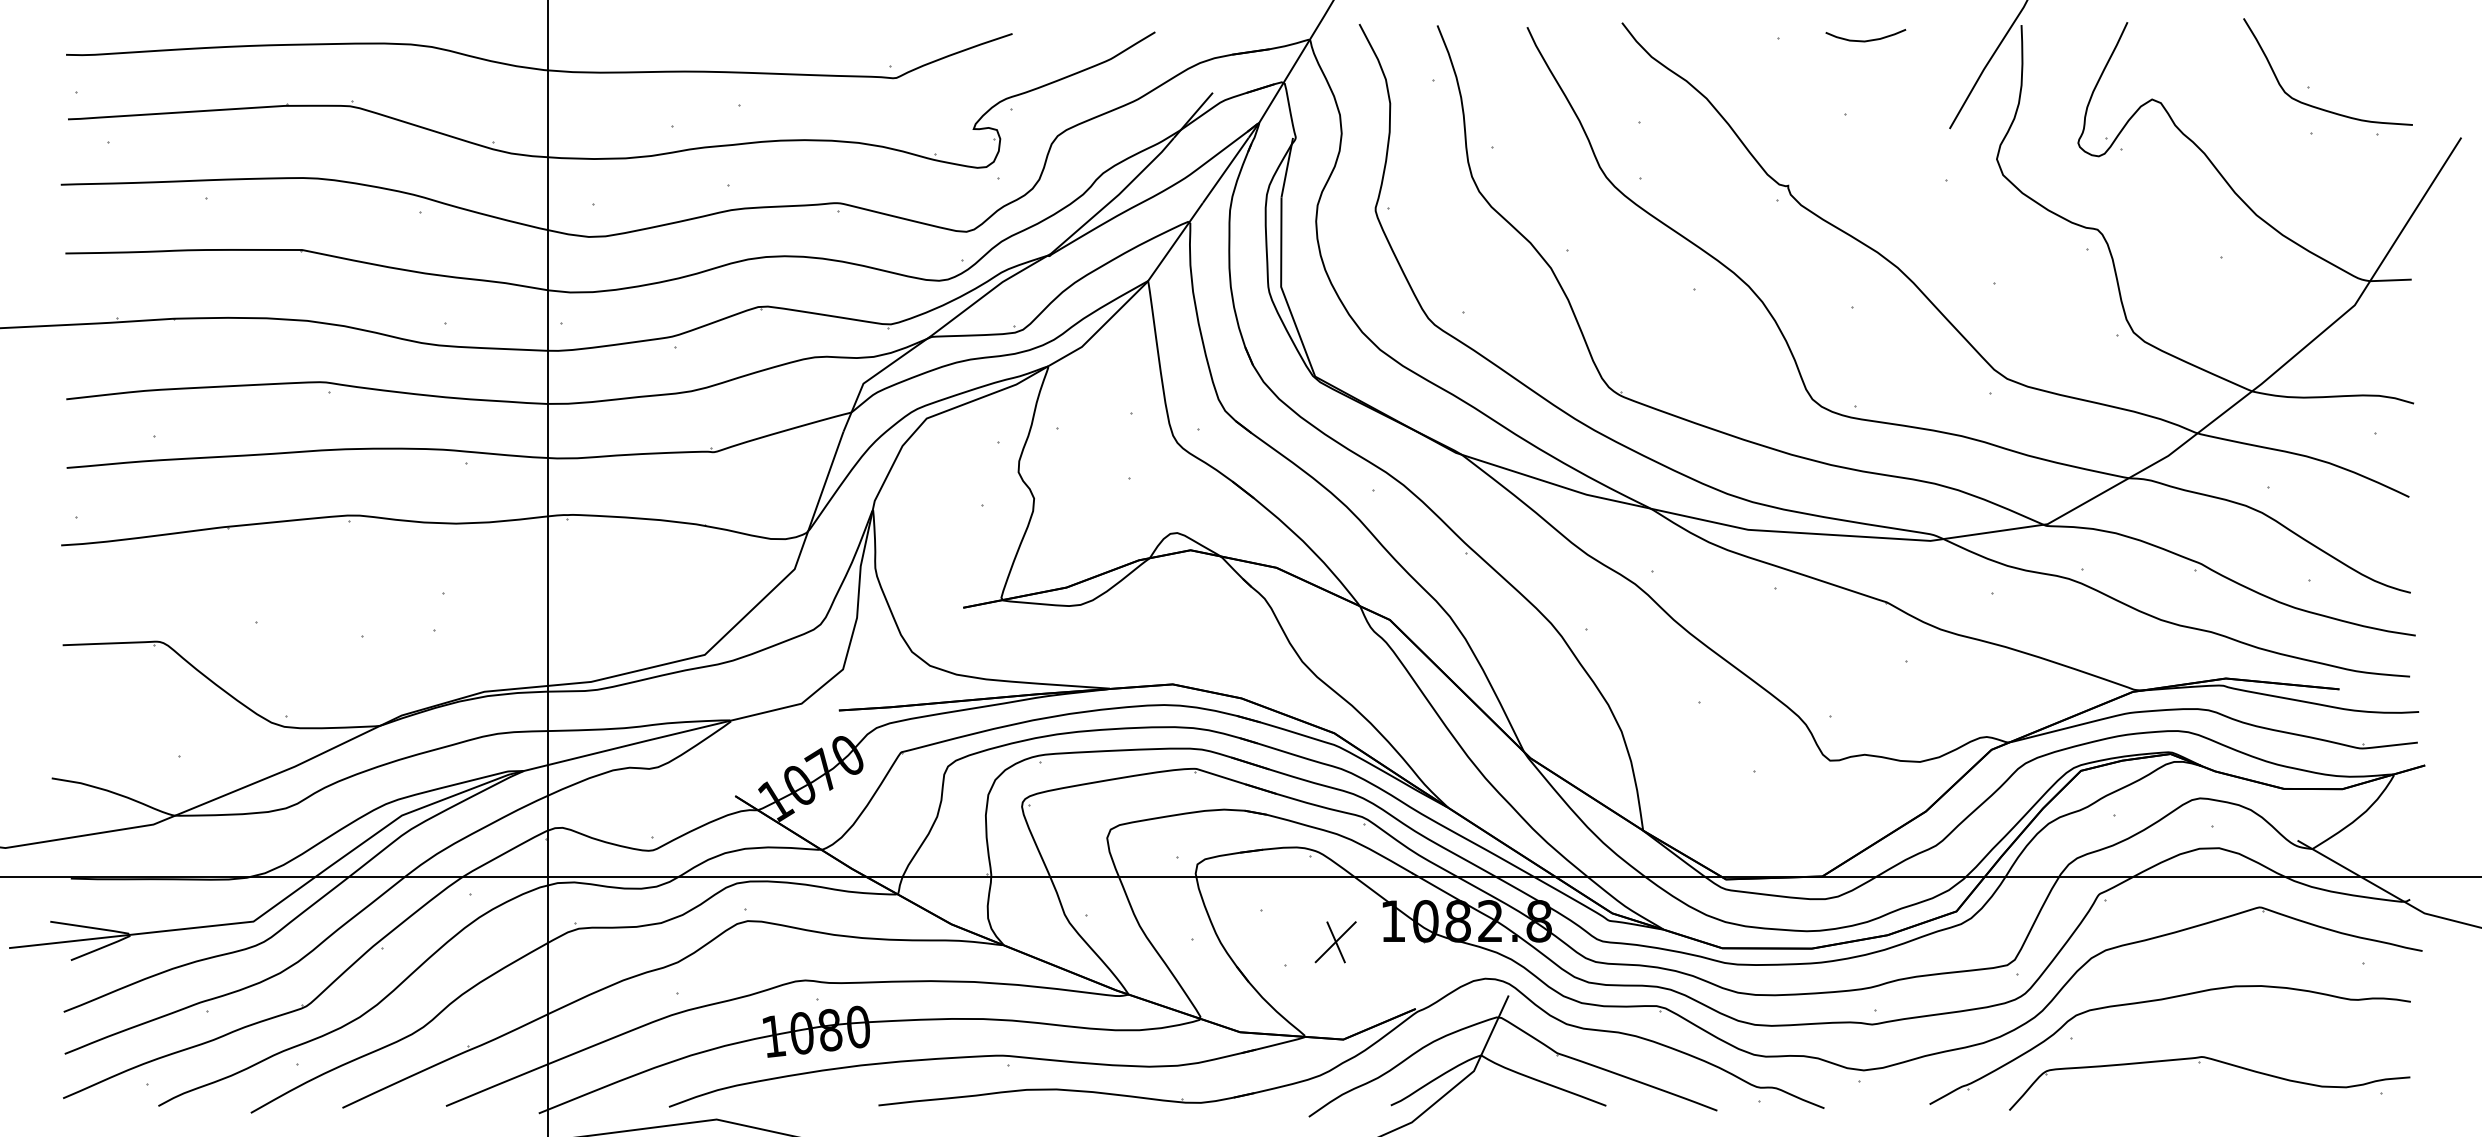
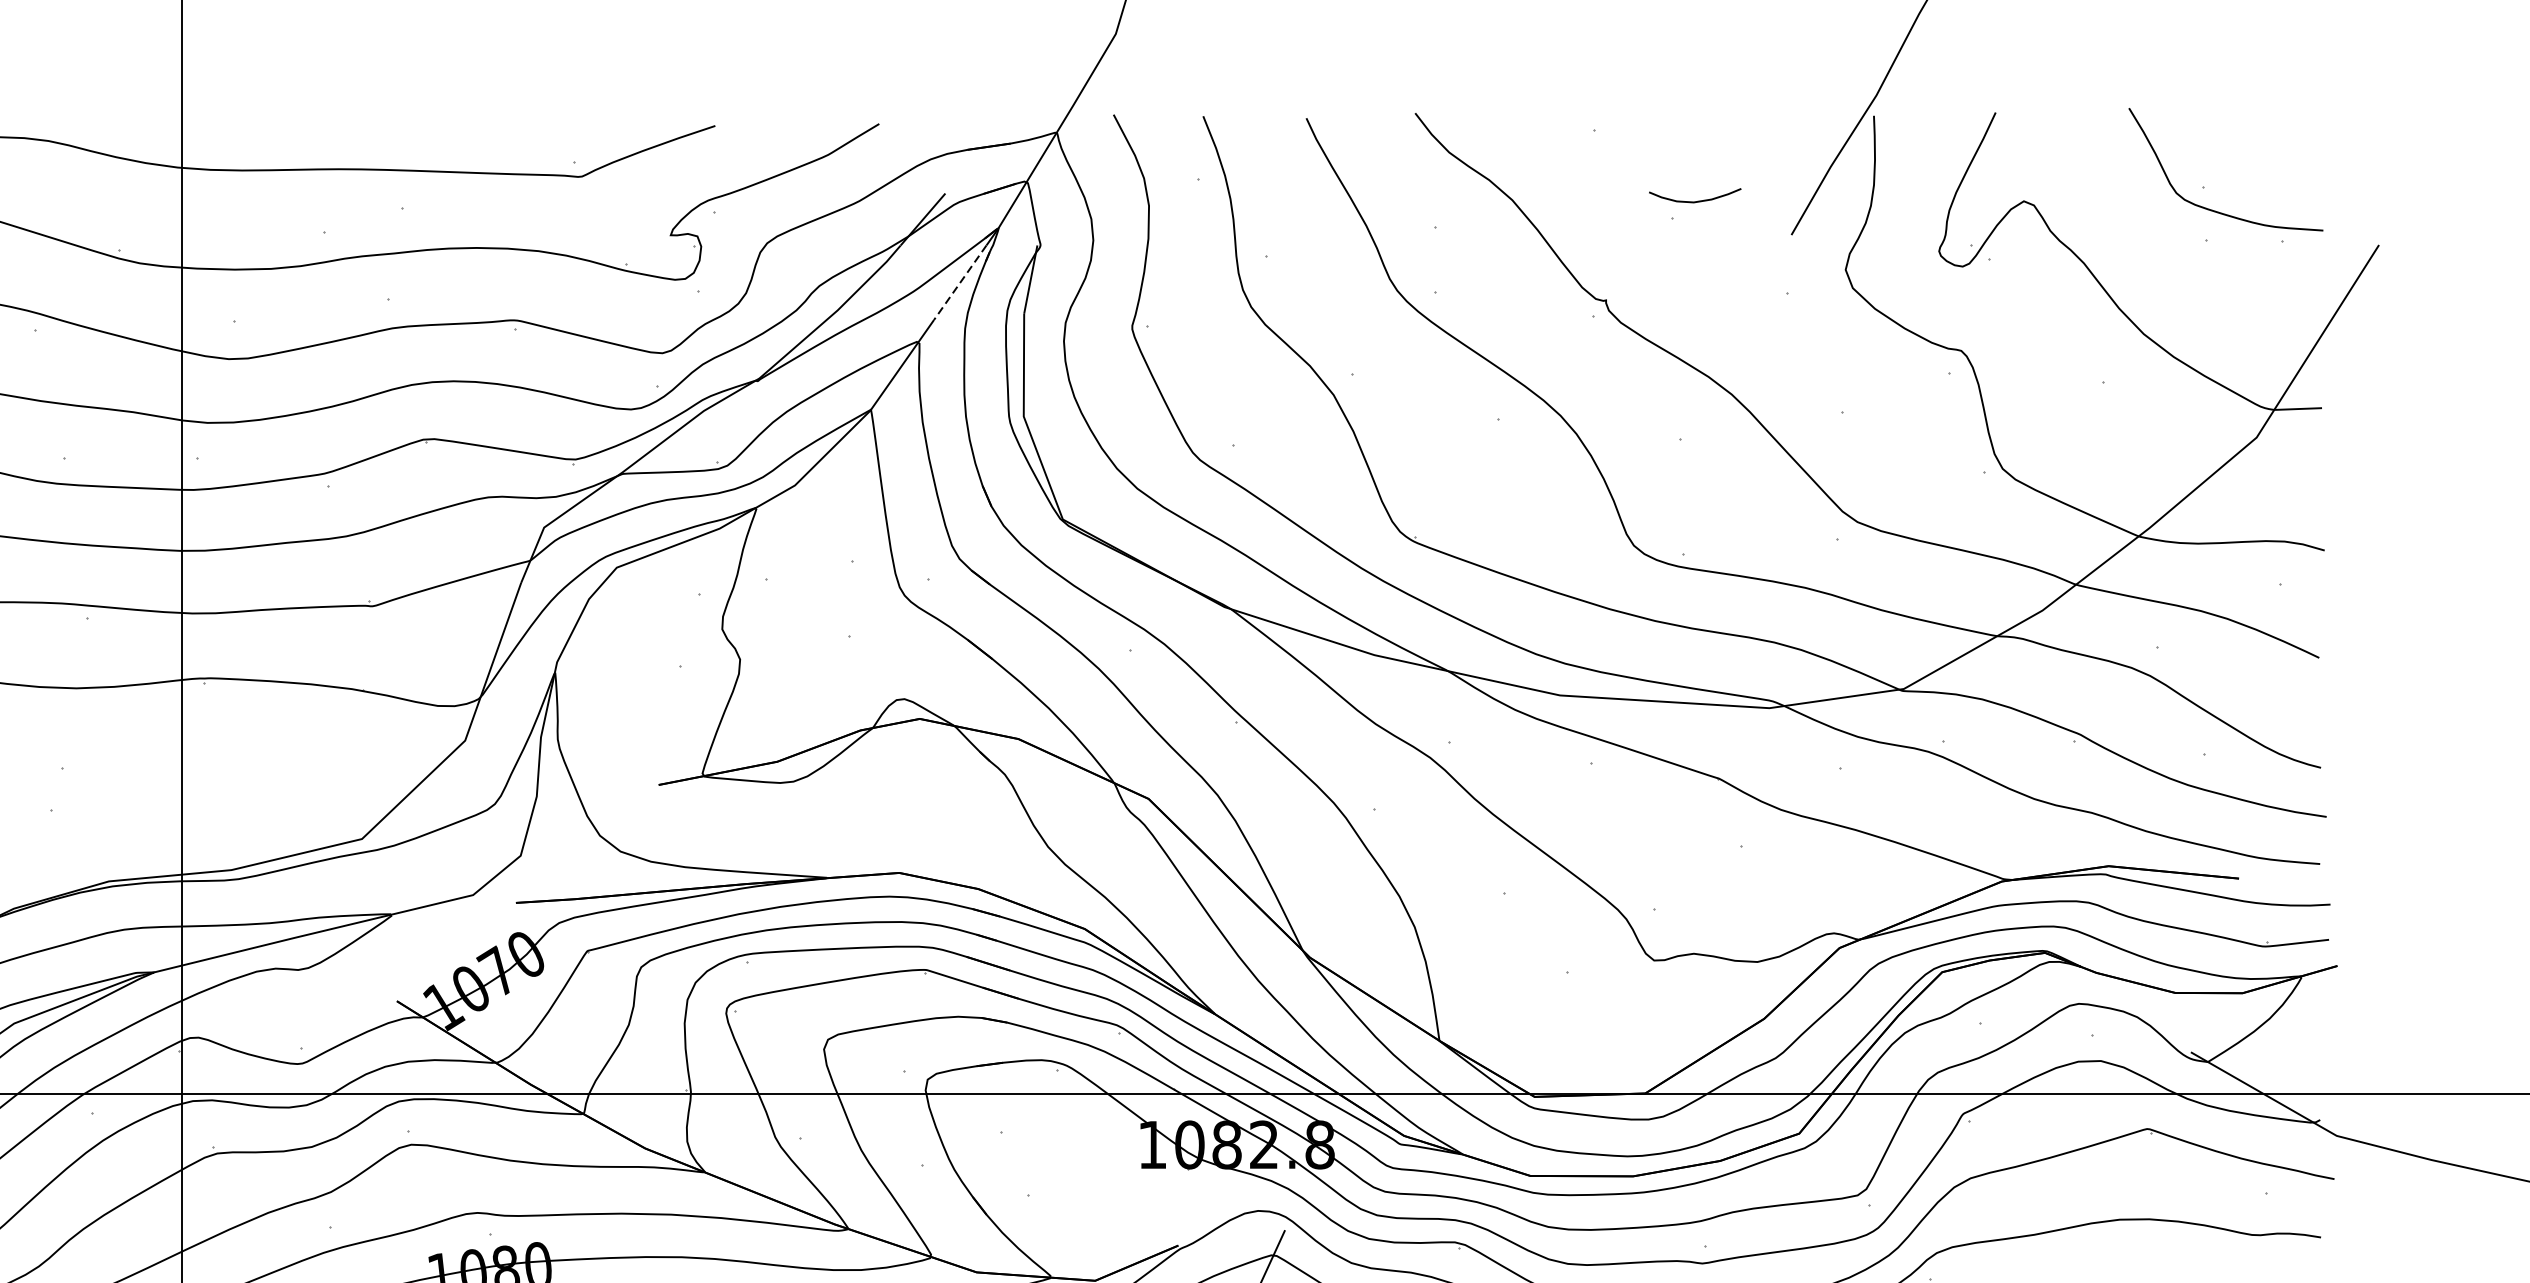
curve: (1865, 40) -> (1694, 201), moved
line: (1225, 170) -> (959, 282), solid -> dashed
part: (1335, 942) -> (1086, 1169), removed

